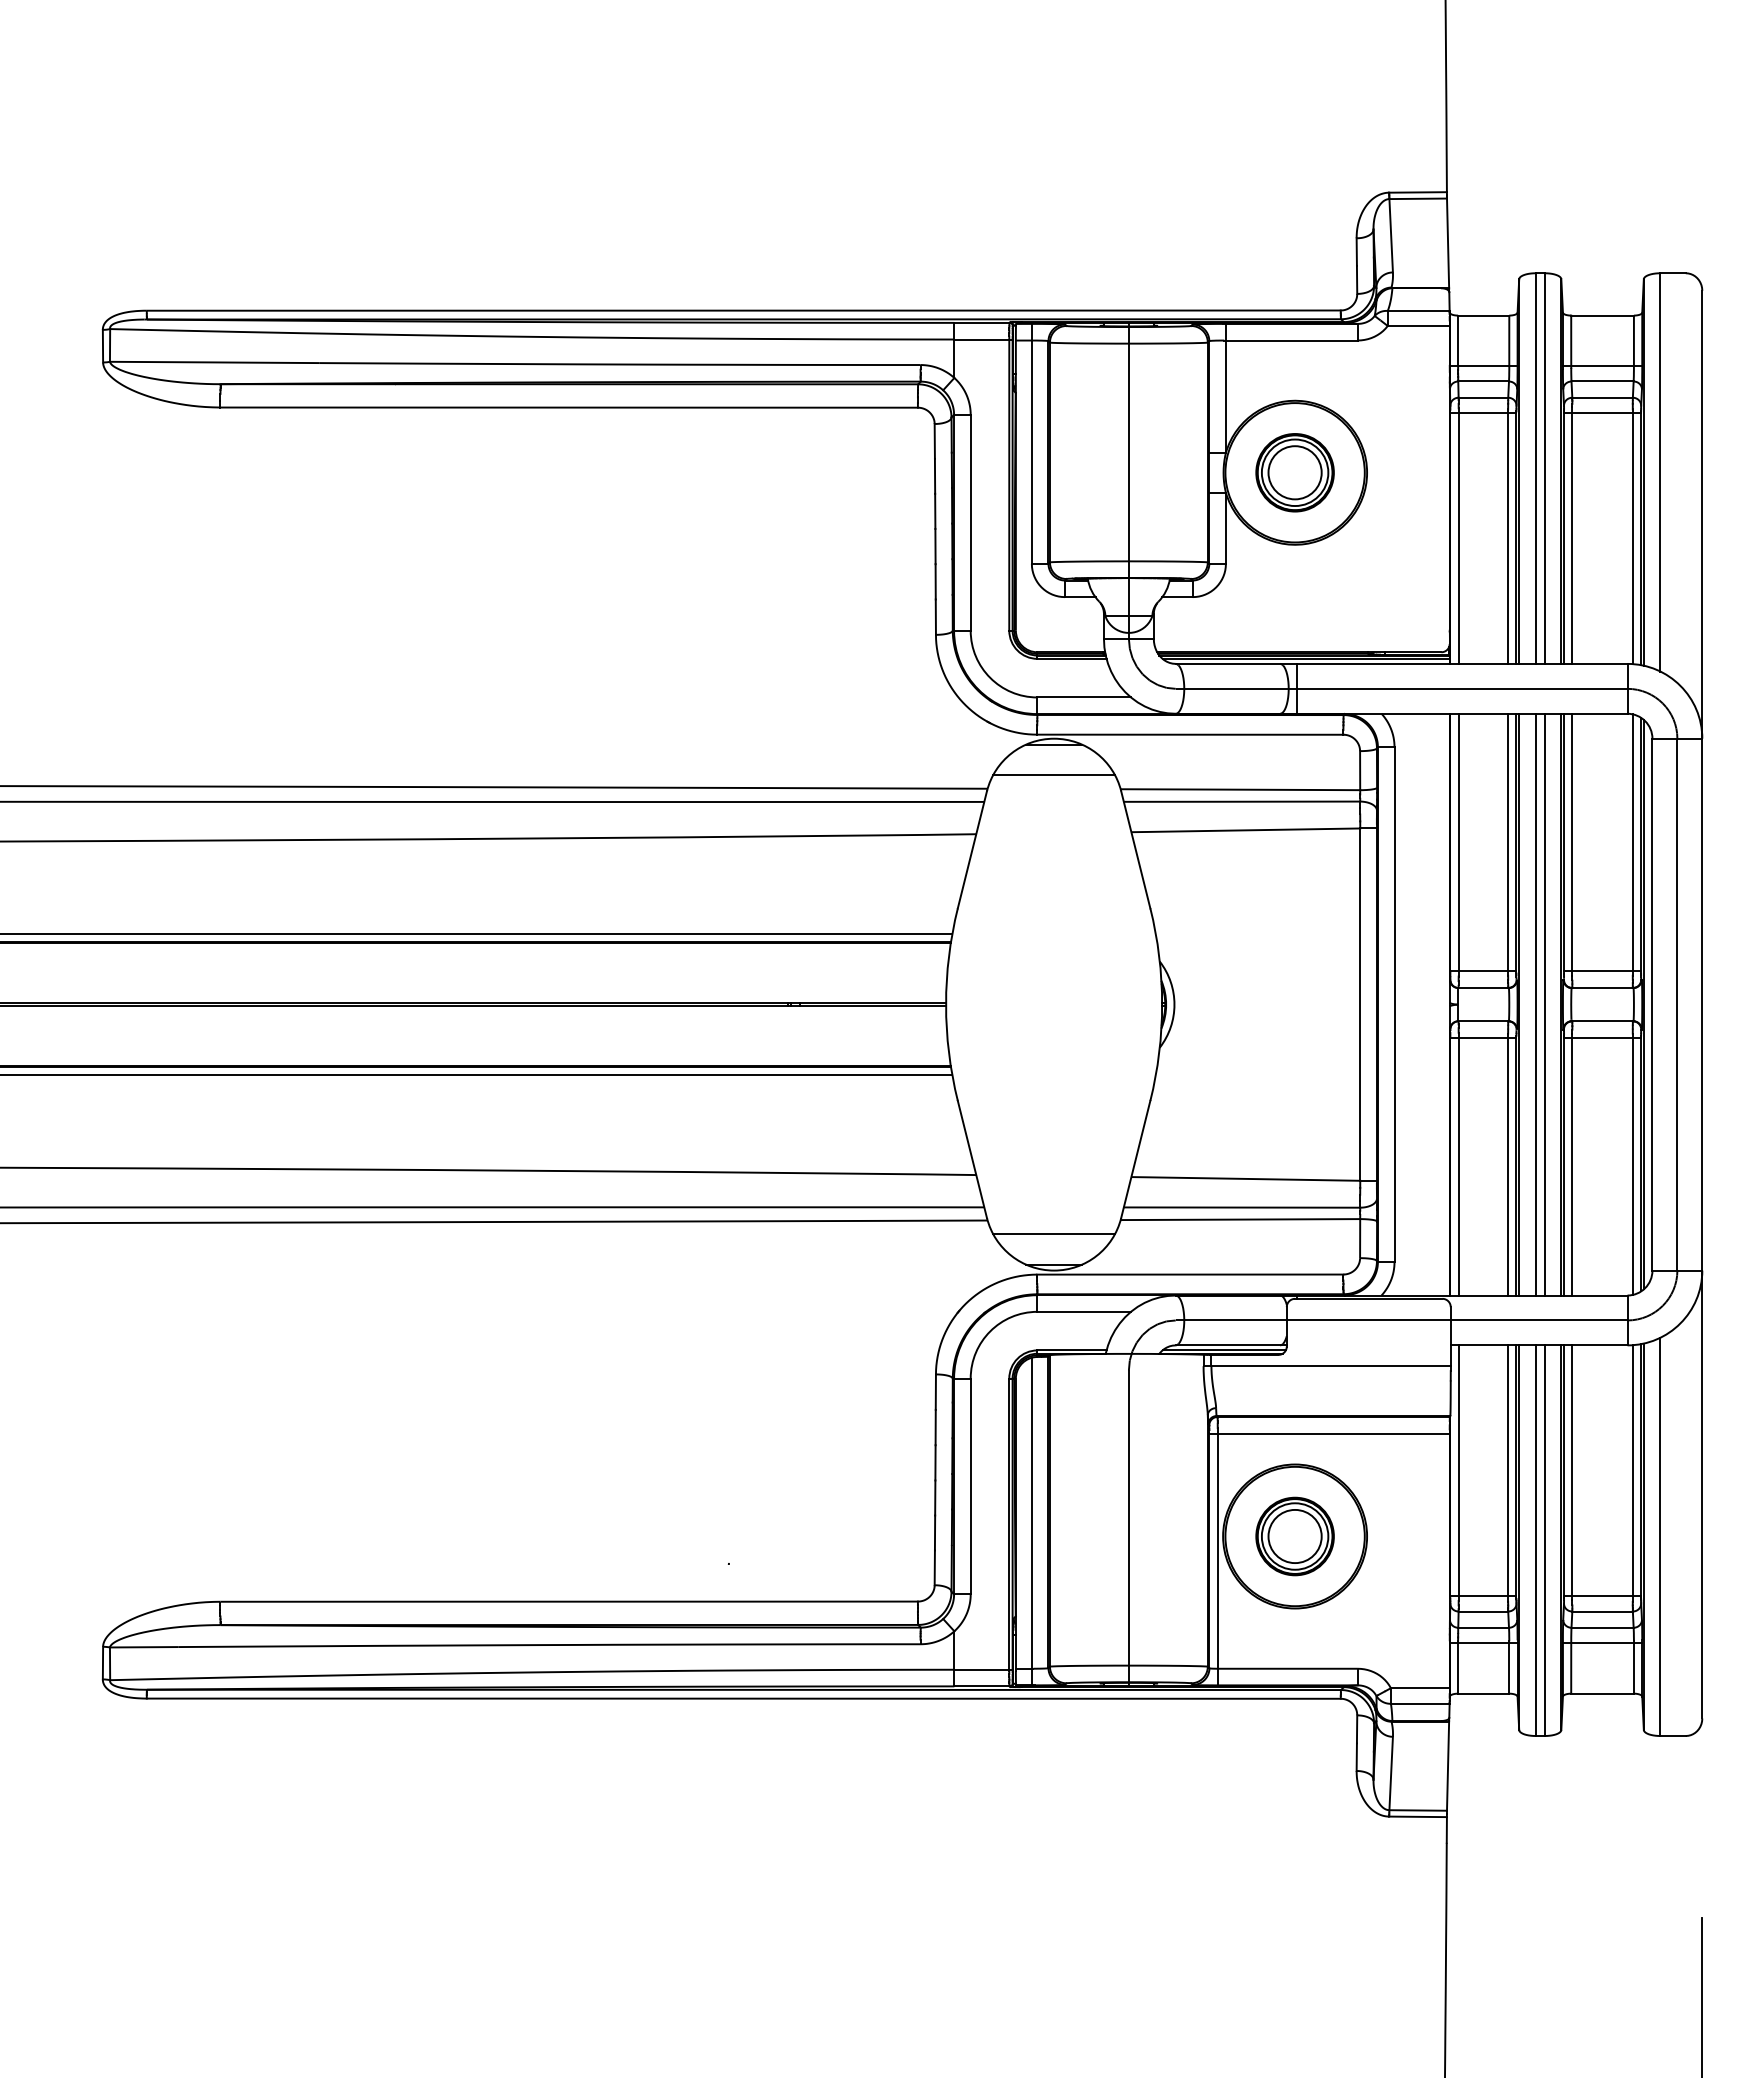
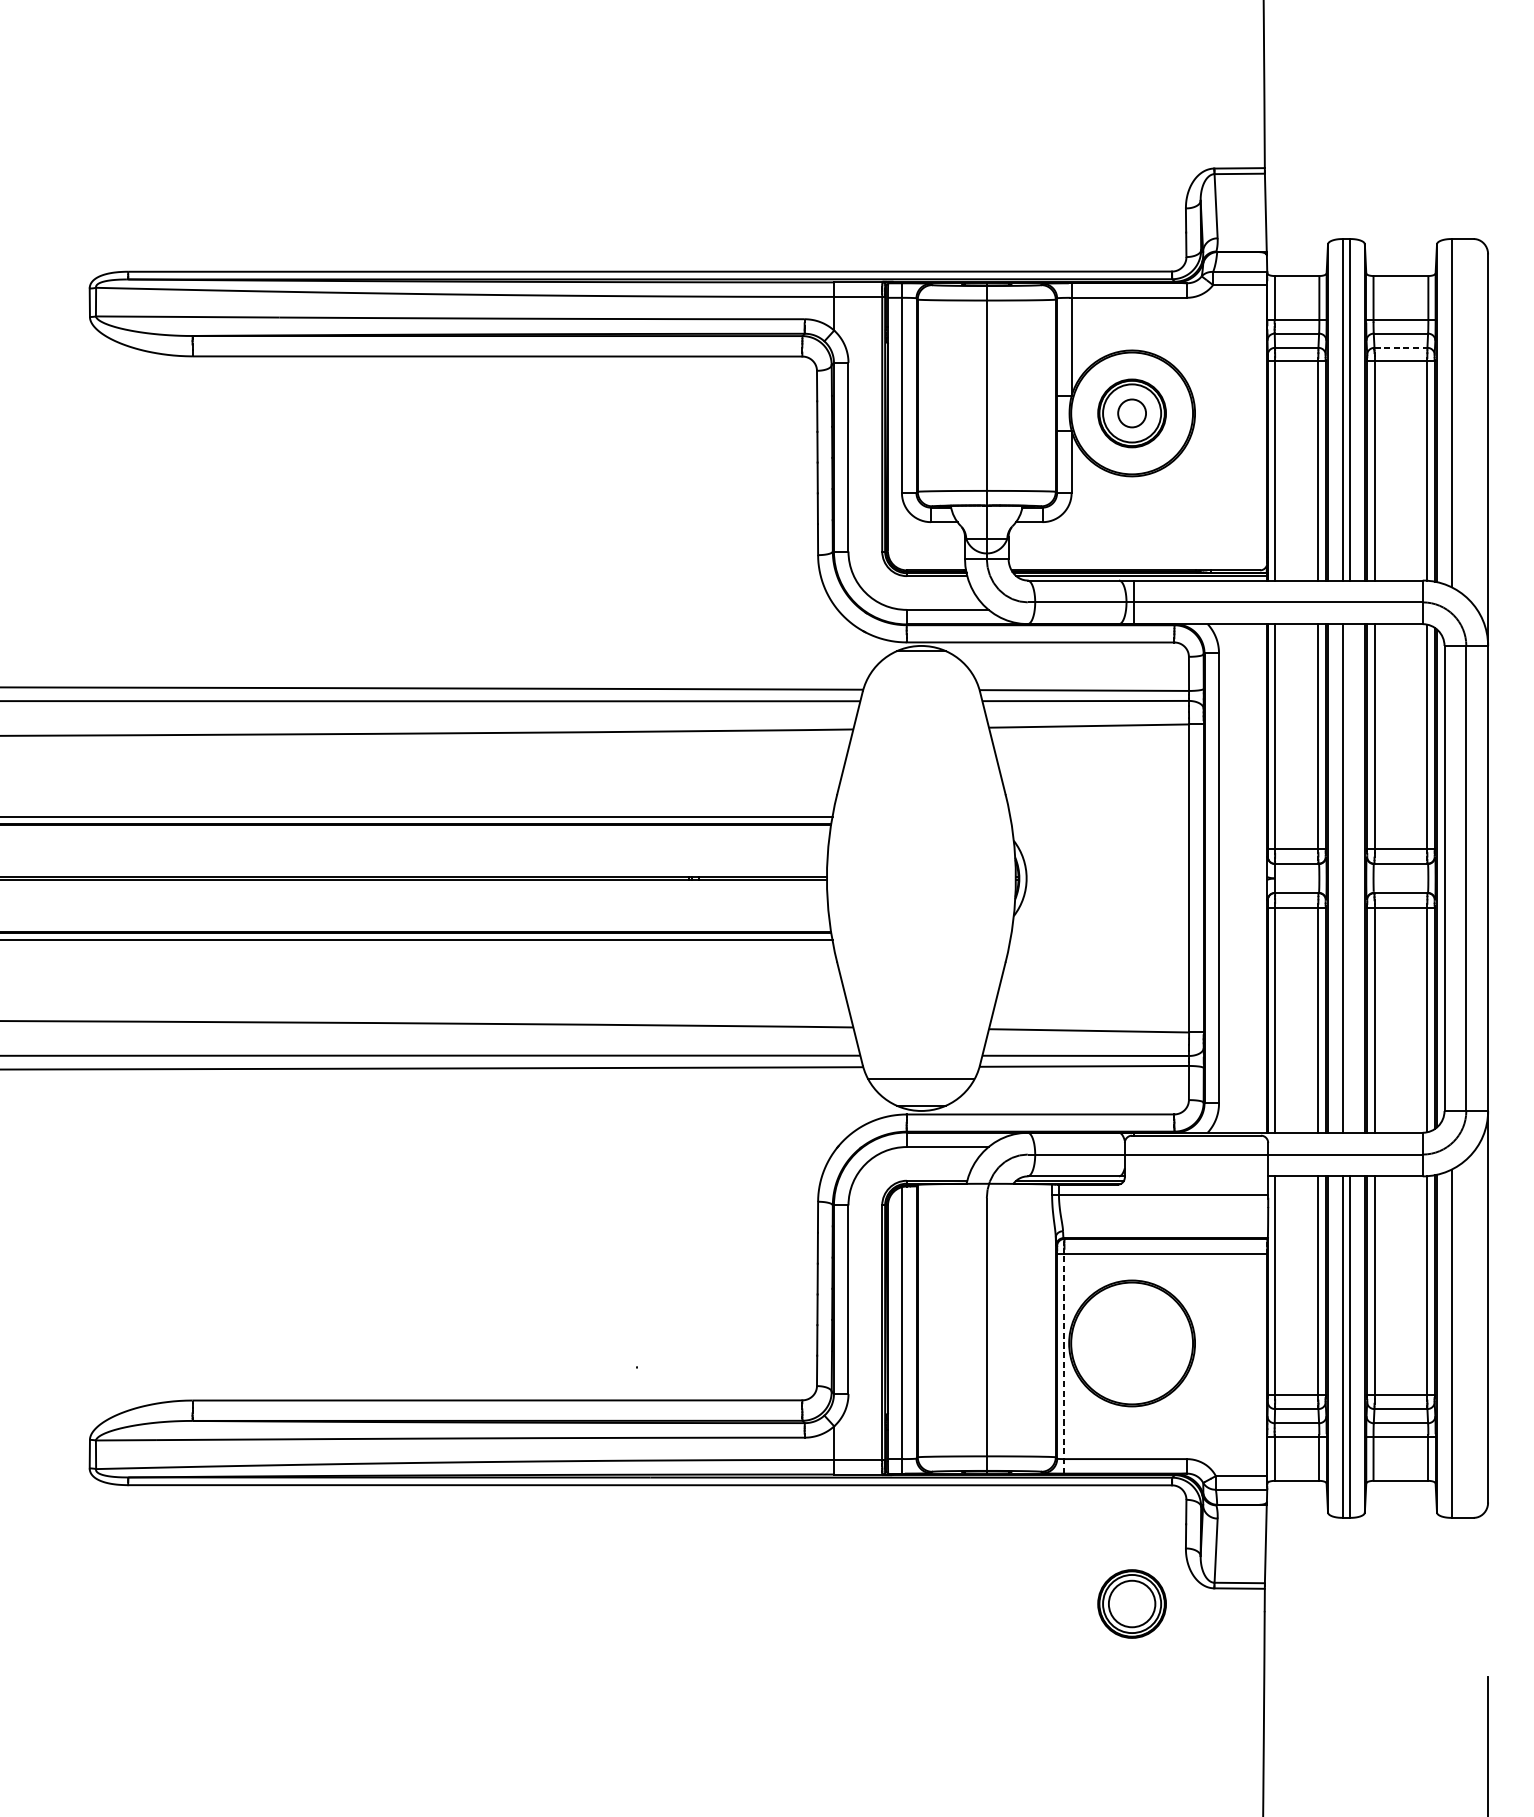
line: (1603, 397) -> (1401, 347), solid -> dashed
circle: (1294, 472) -> (1131, 413), size x0.6
line: (1053, 774) -> (920, 677), removed
line: (1544, 1004) -> (1350, 878), removed
part: (1294, 1536) -> (1131, 1604), moved
line: (1217, 1559) -> (1064, 1363), solid -> dashed

